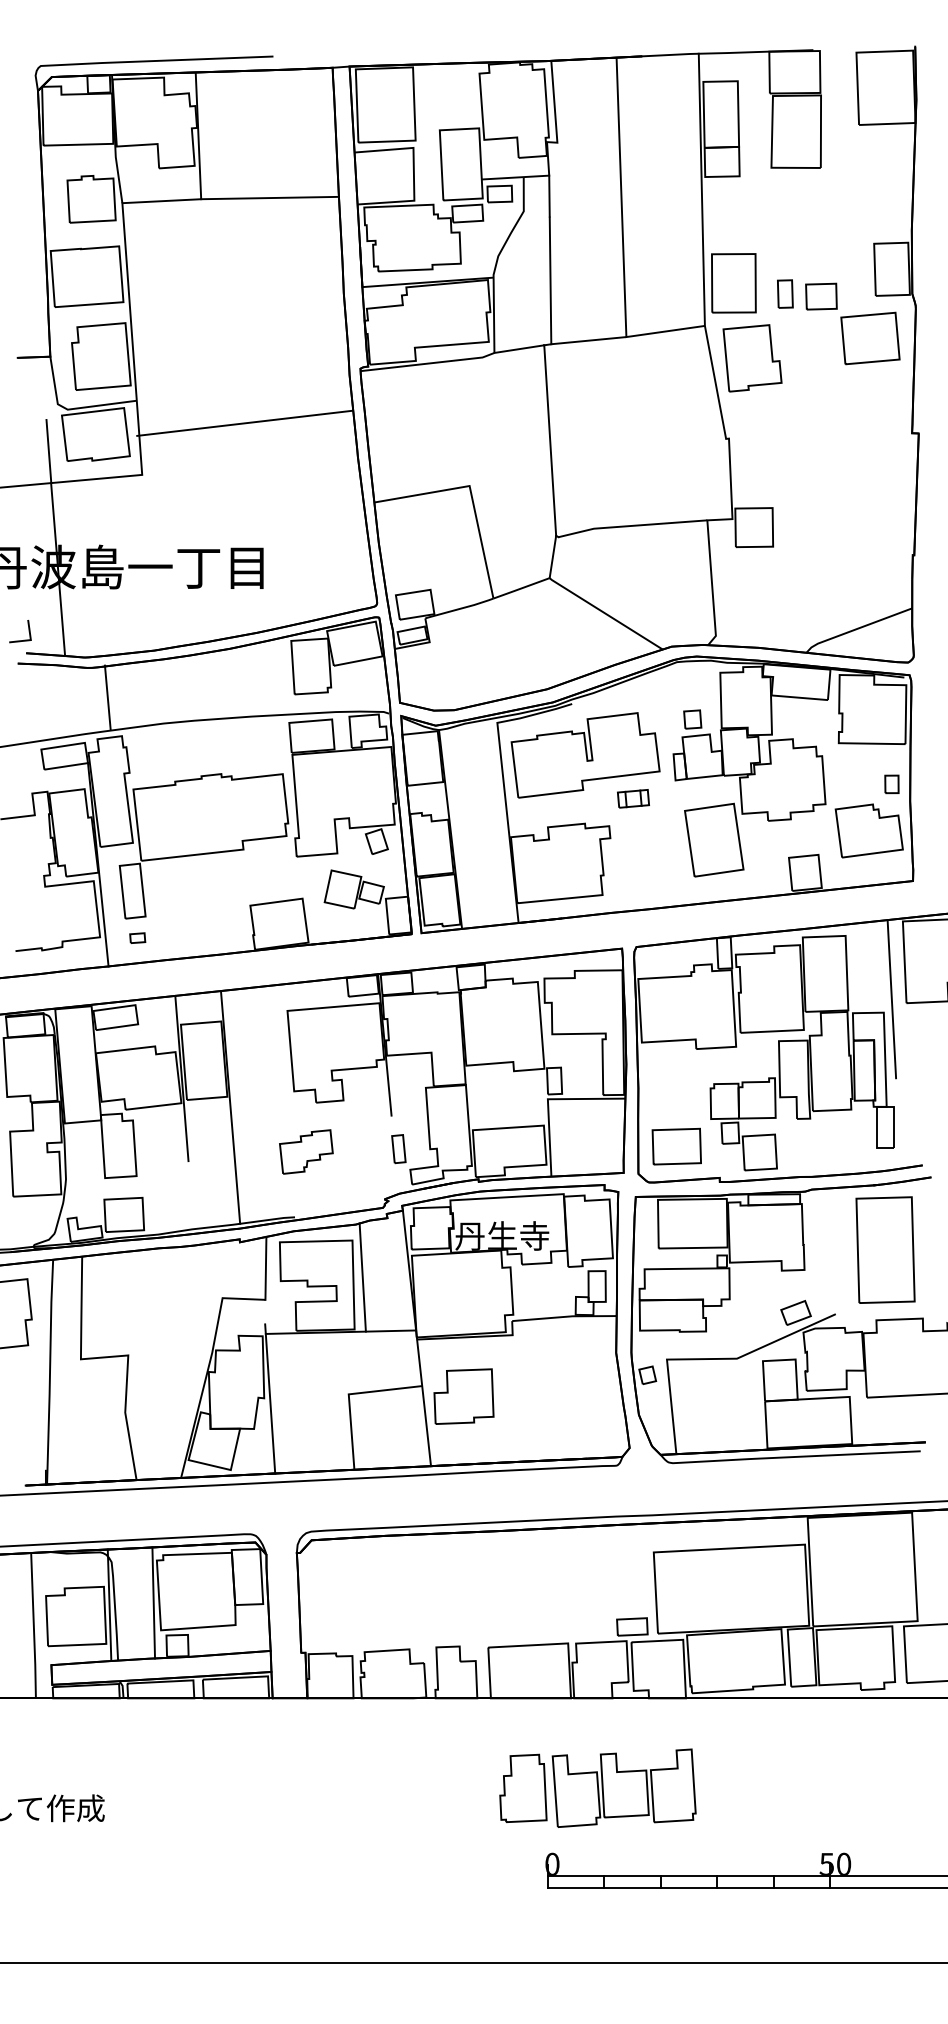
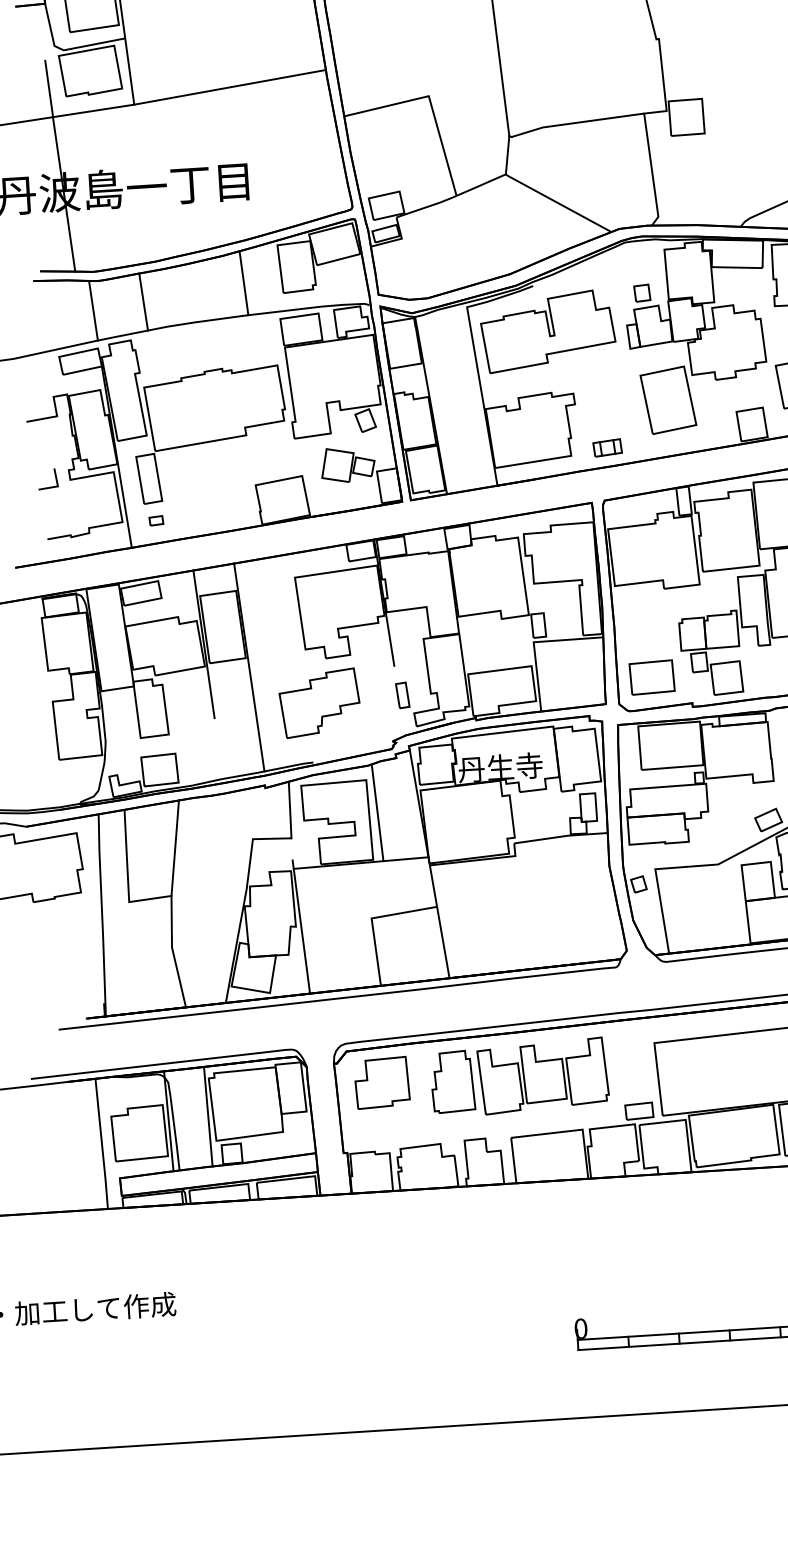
line: (244, 422) -> (229, 86), moved
line: (28, 631) -> (55, 478), moved
line: (251, 680) -> (243, 283), added
line: (107, 697) -> (143, 302), moved
line: (82, 700) -> (93, 310), added
part: (633, 798) -> (607, 447), moved
part: (306, 1151) -> (319, 702), size x1.67
line: (135, 1302) -> (174, 848), added
part: (463, 1396) -> (381, 1082), moved
part: (597, 1787) -> (519, 1076), moved

